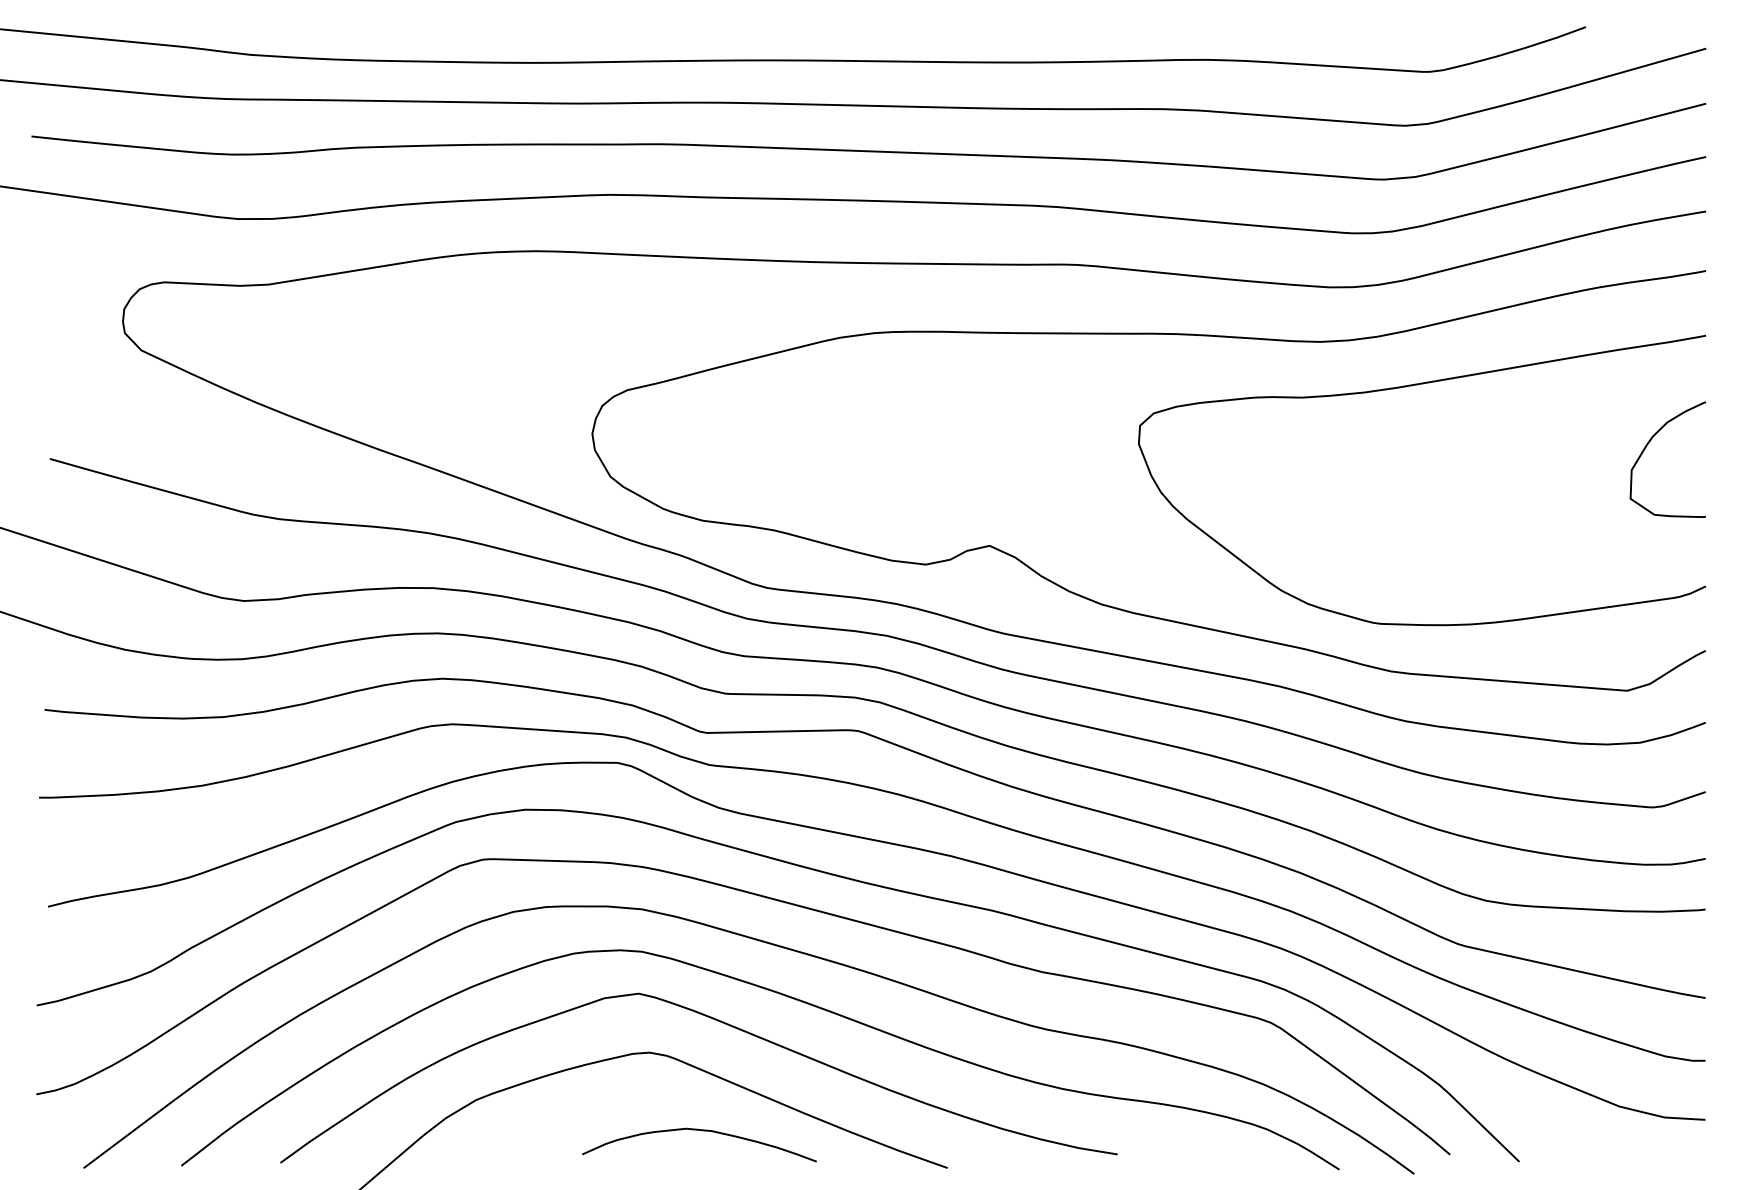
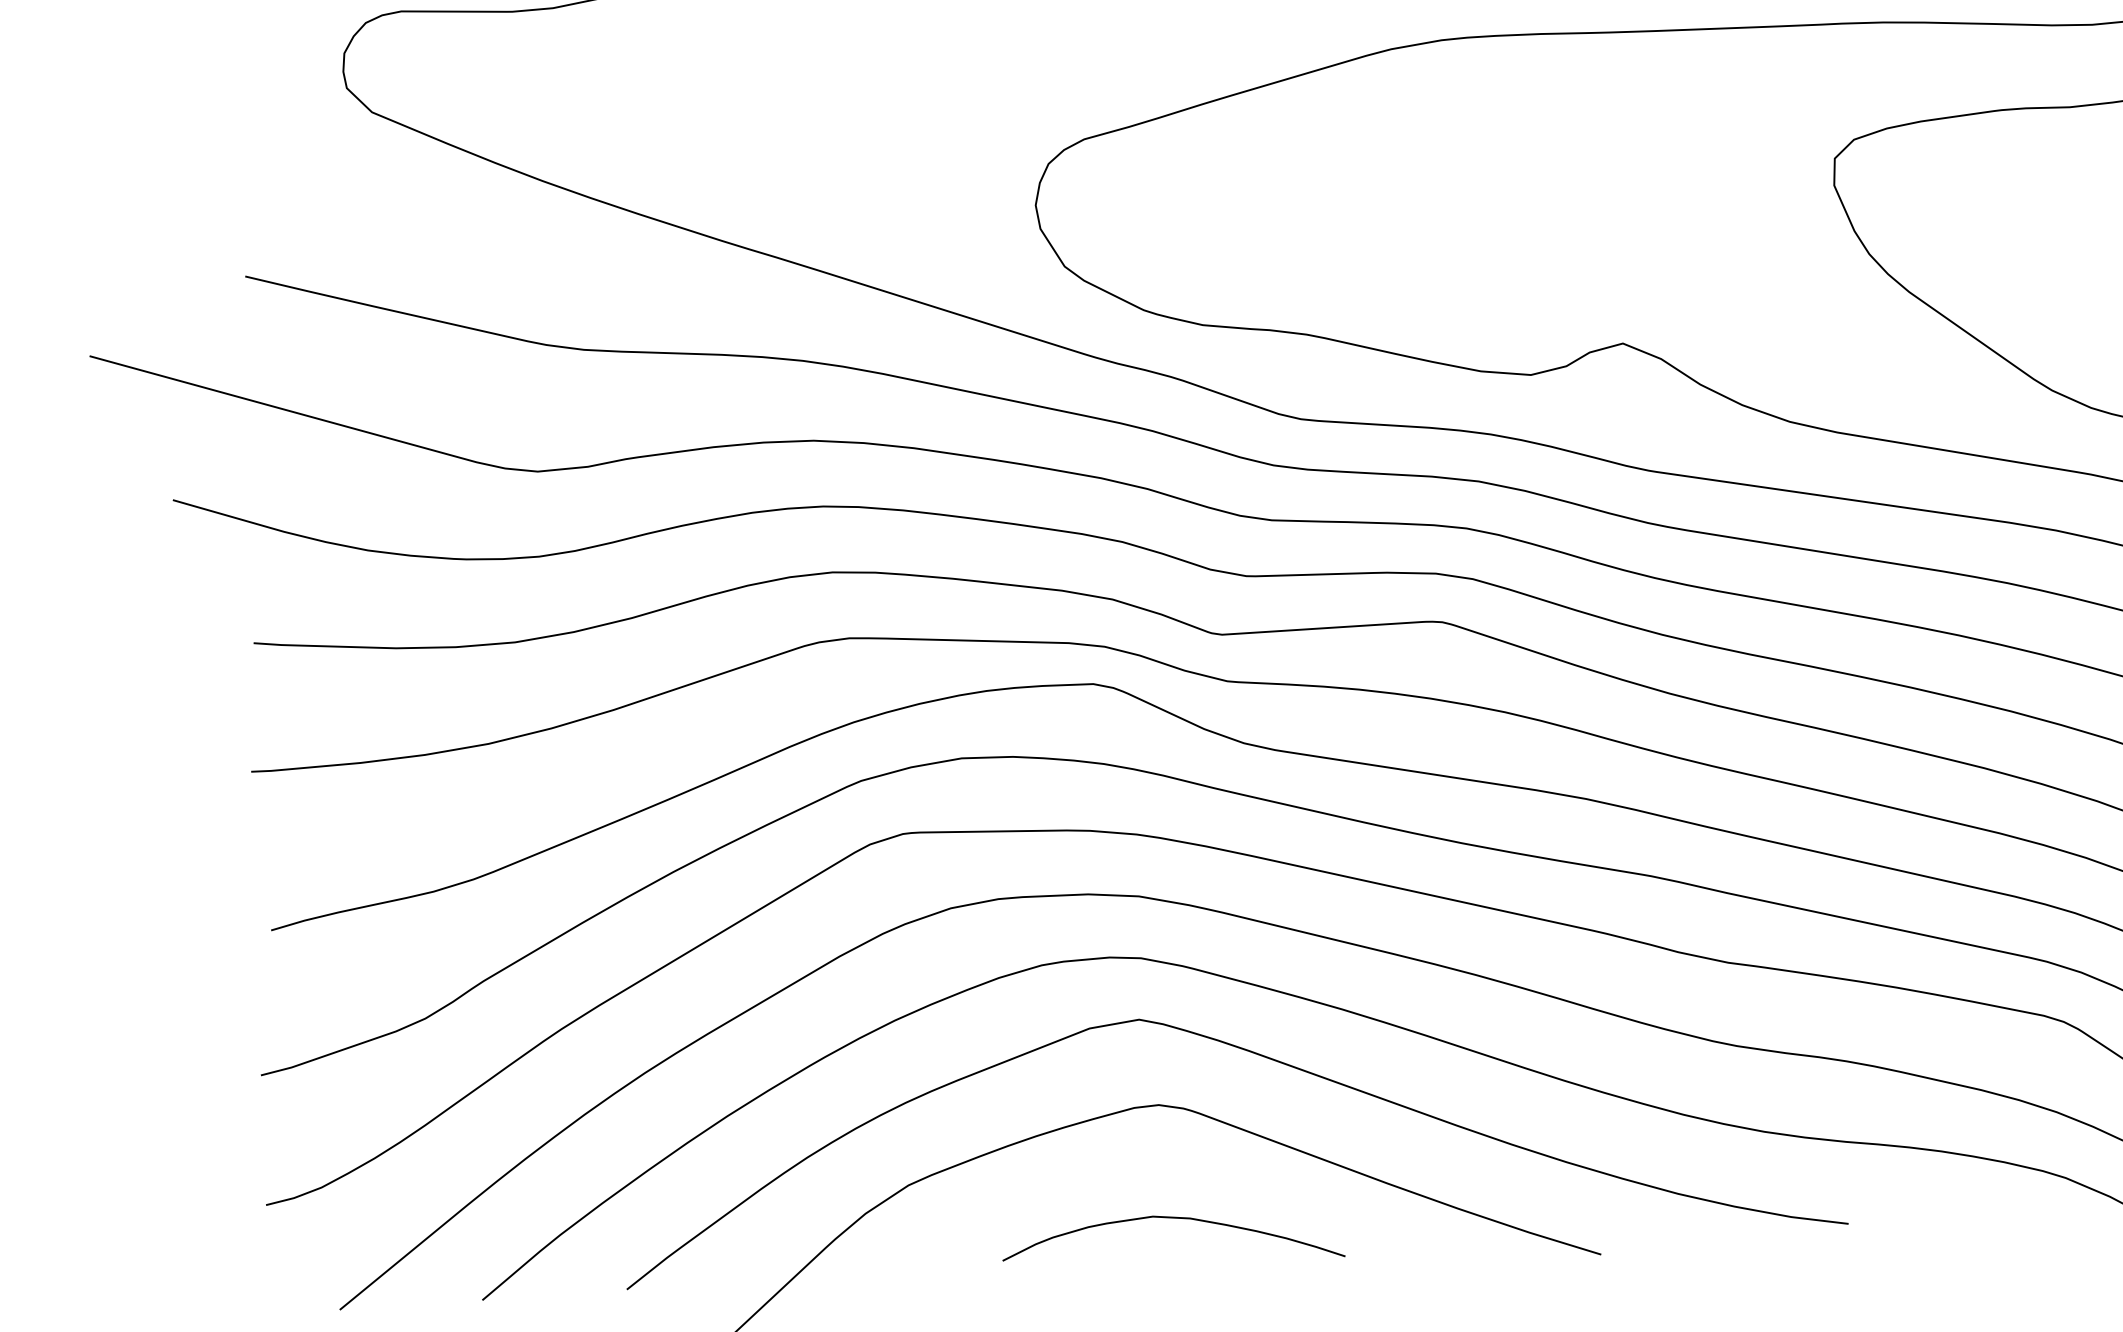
curve: (702, 1131) -> (1176, 1219), moved

